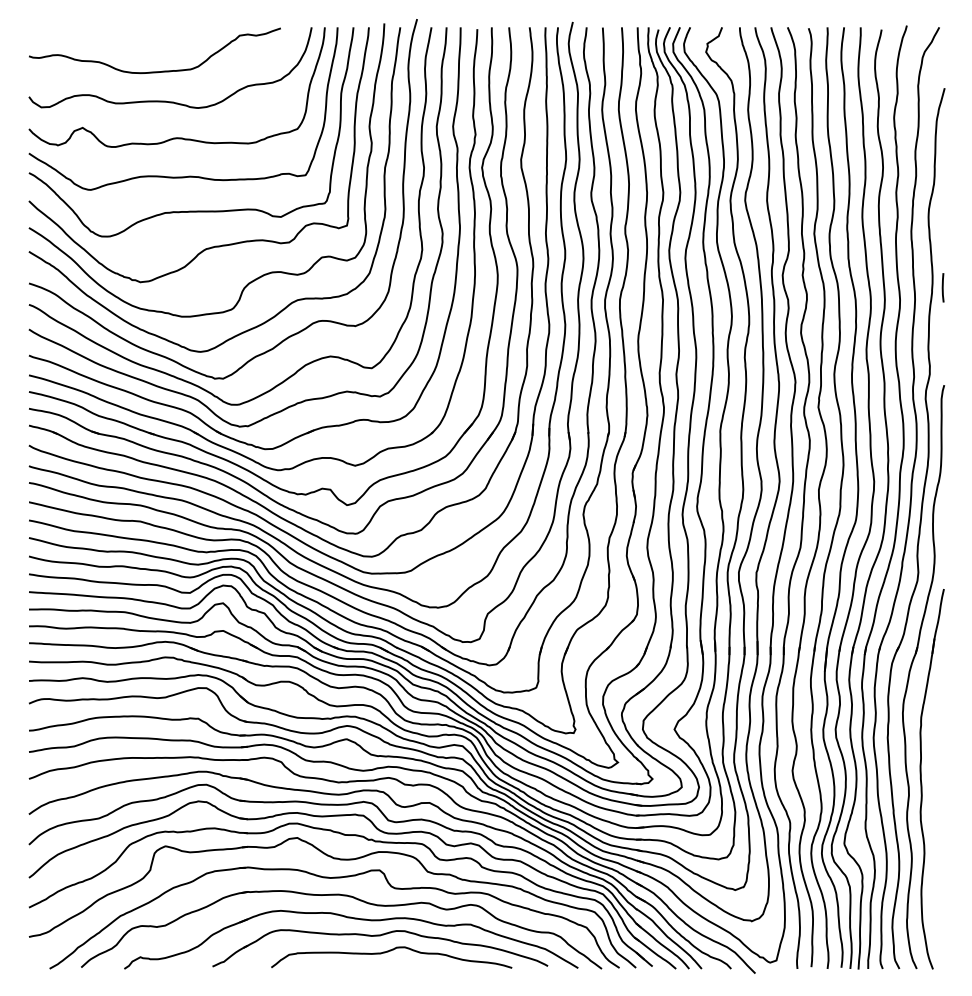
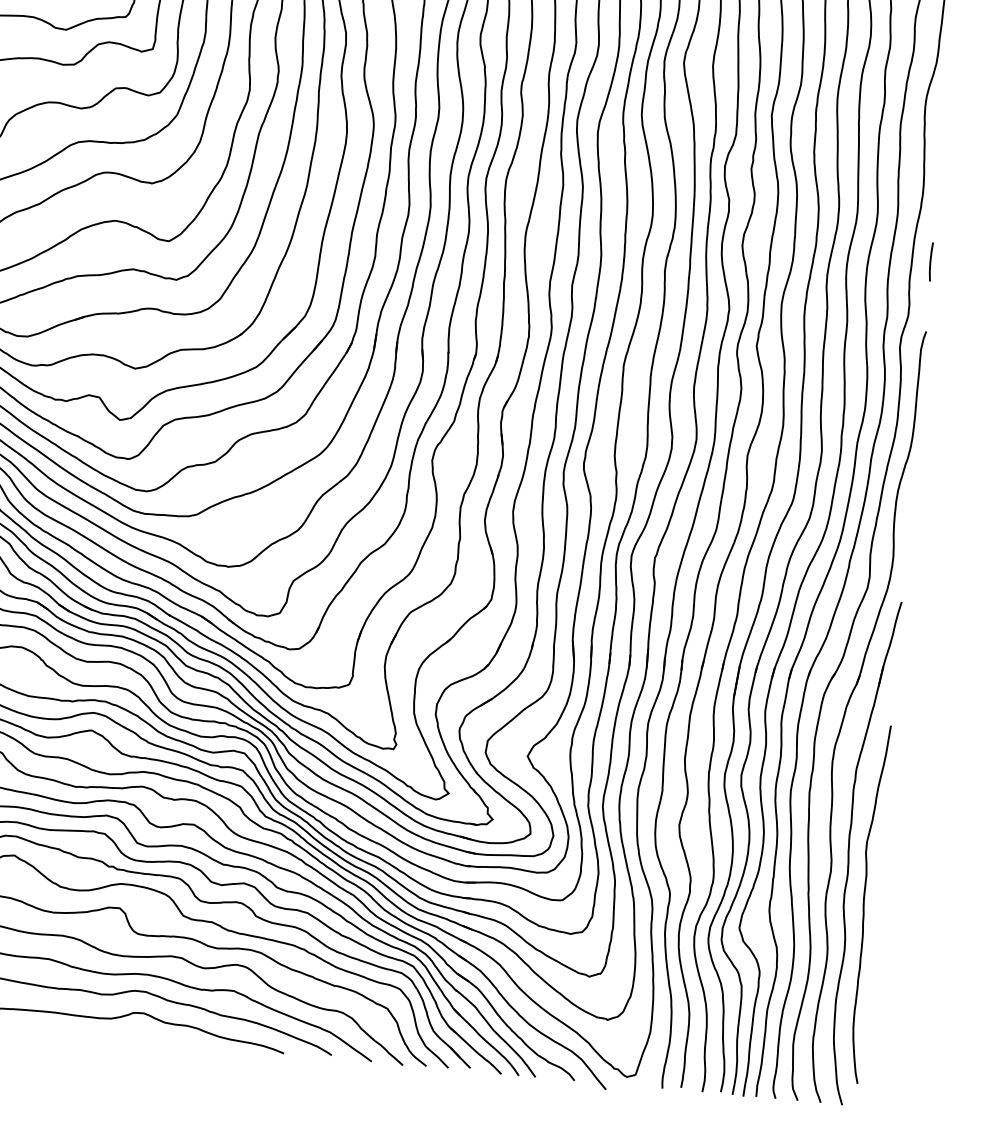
line: (942, 287) -> (930, 261), moved
curve: (936, 817) -> (864, 904), added

